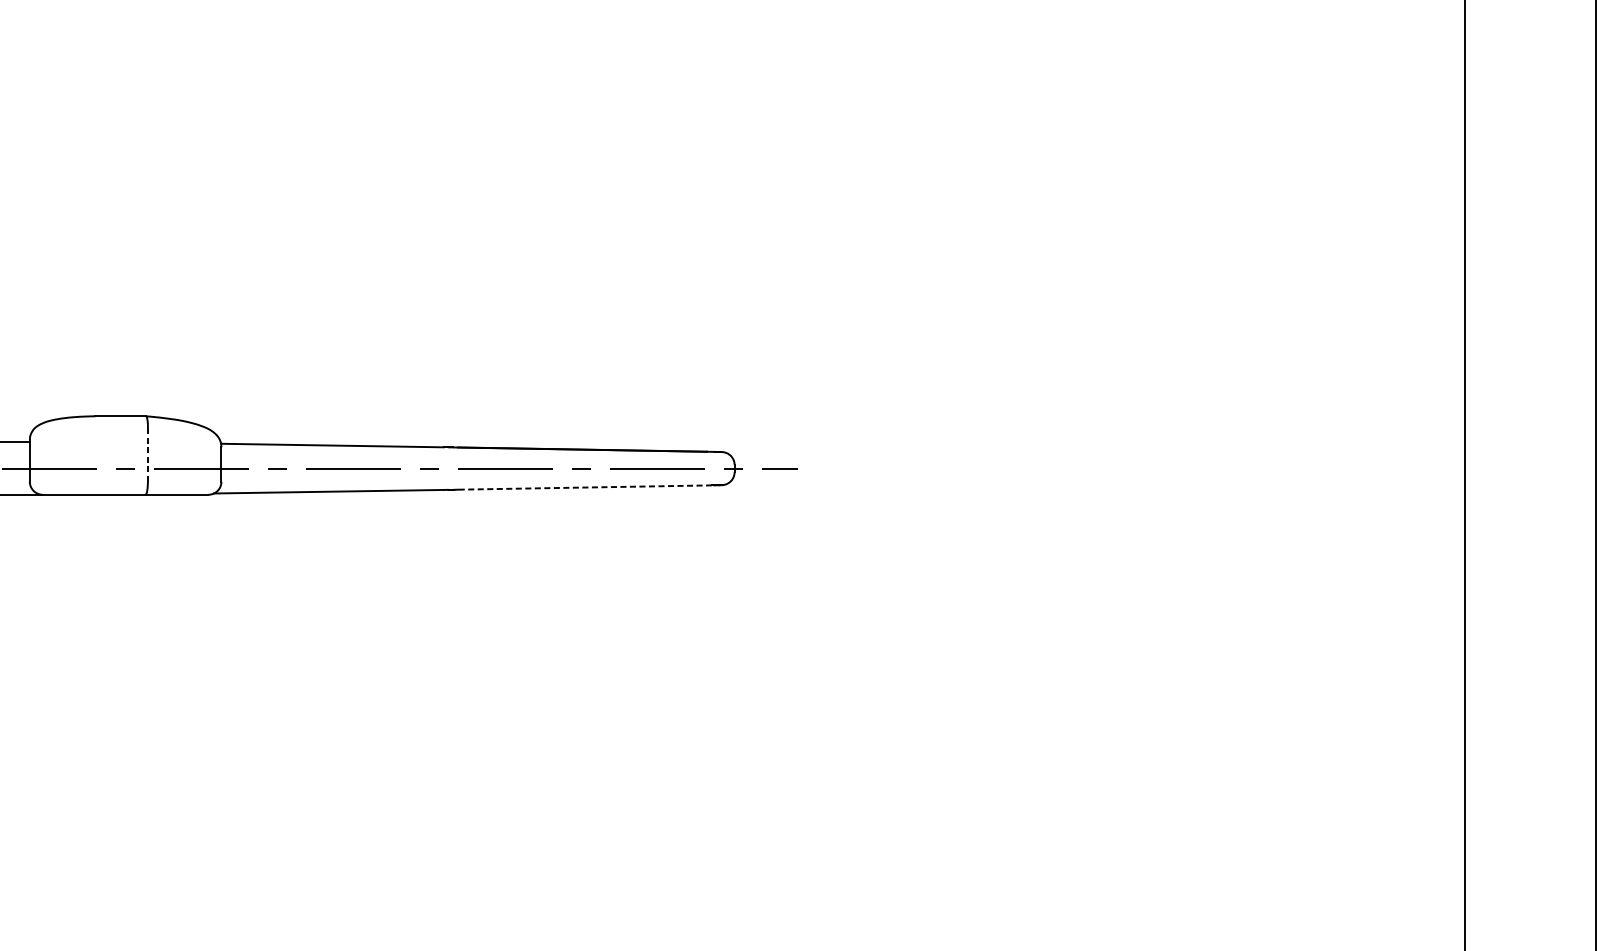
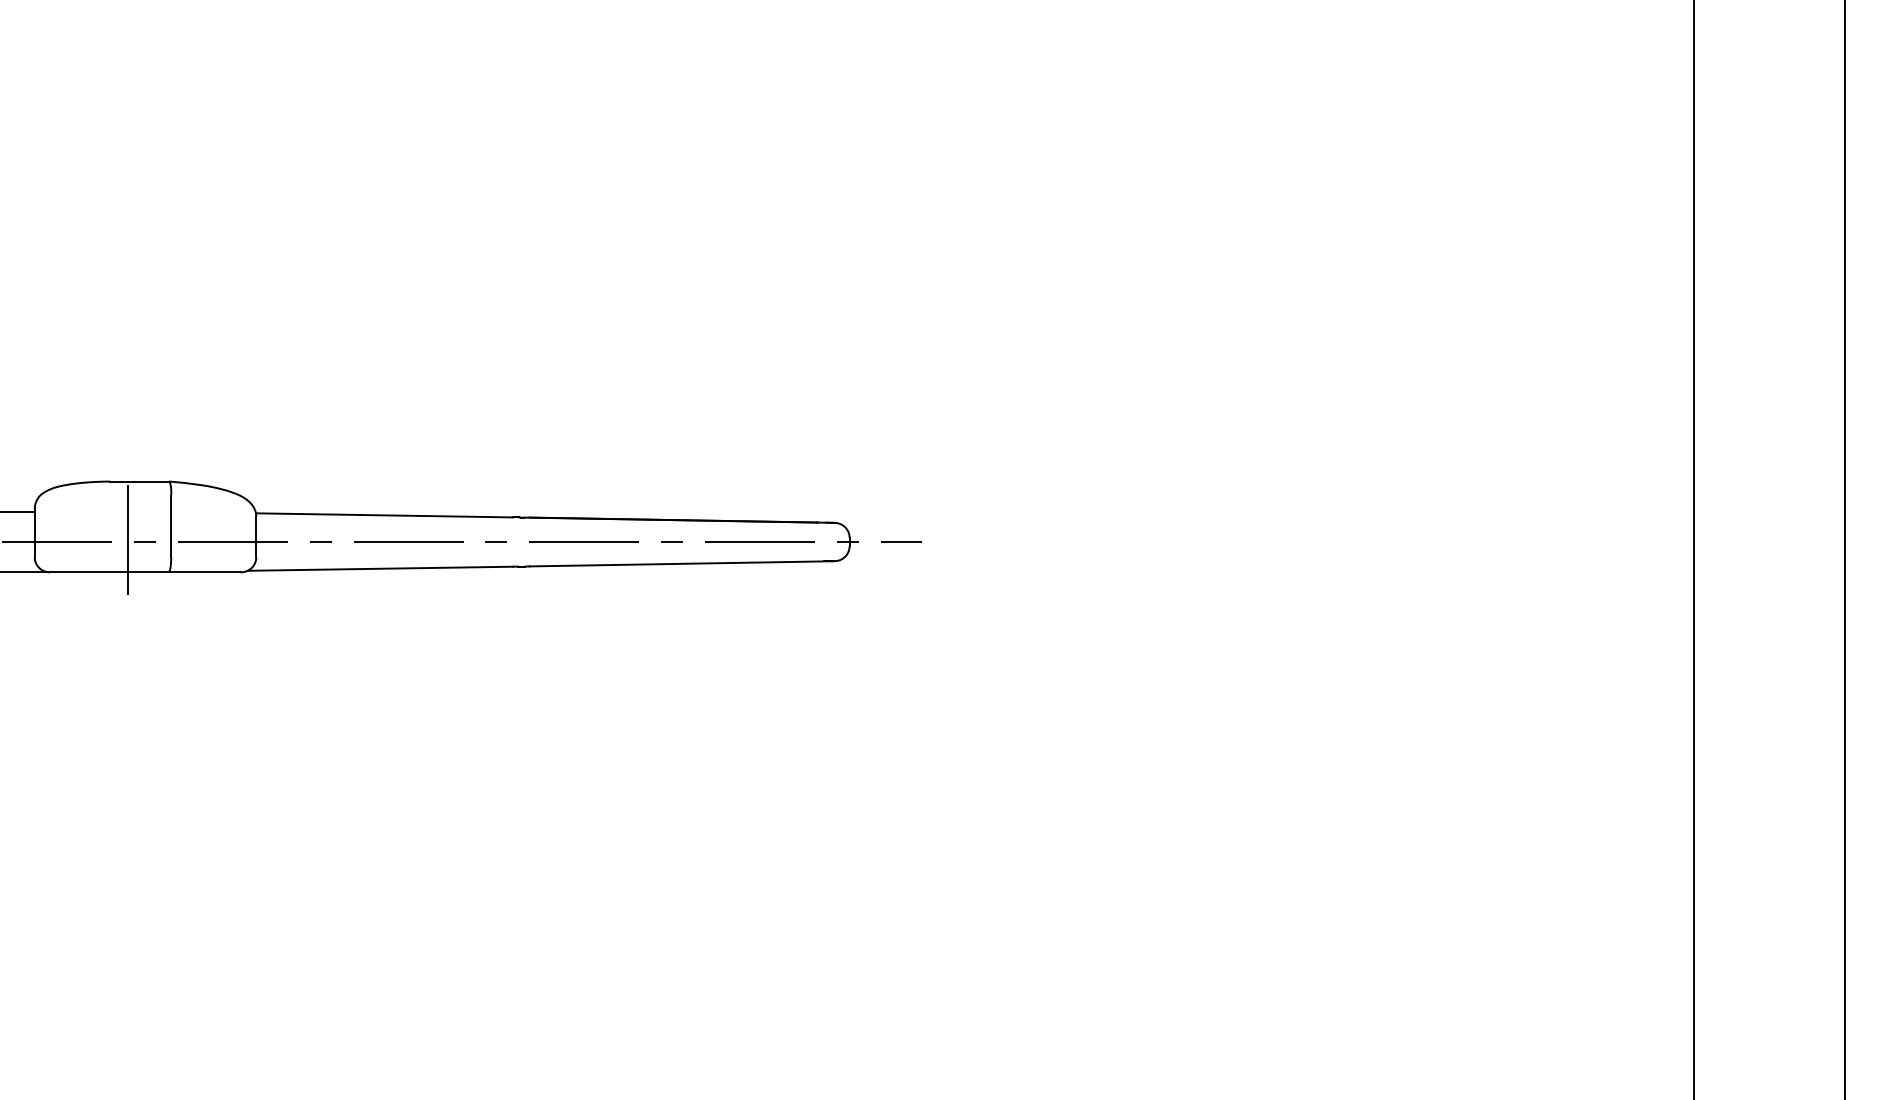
line: (148, 455) -> (171, 526), dashed -> solid
line: (110, 465) -> (127, 538), added
line: (584, 487) -> (676, 563), dashed -> solid

